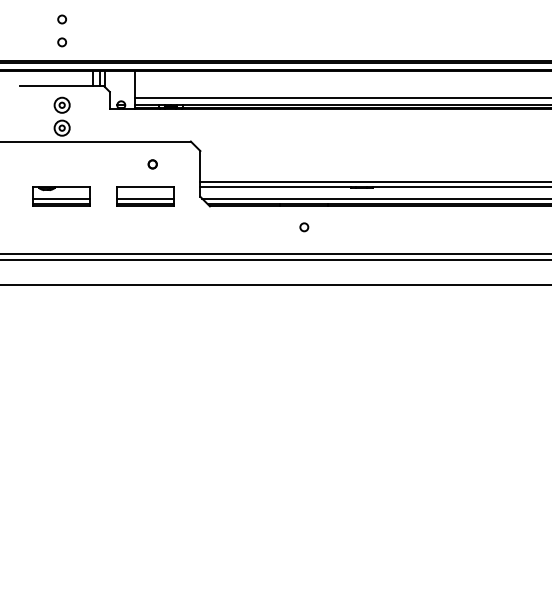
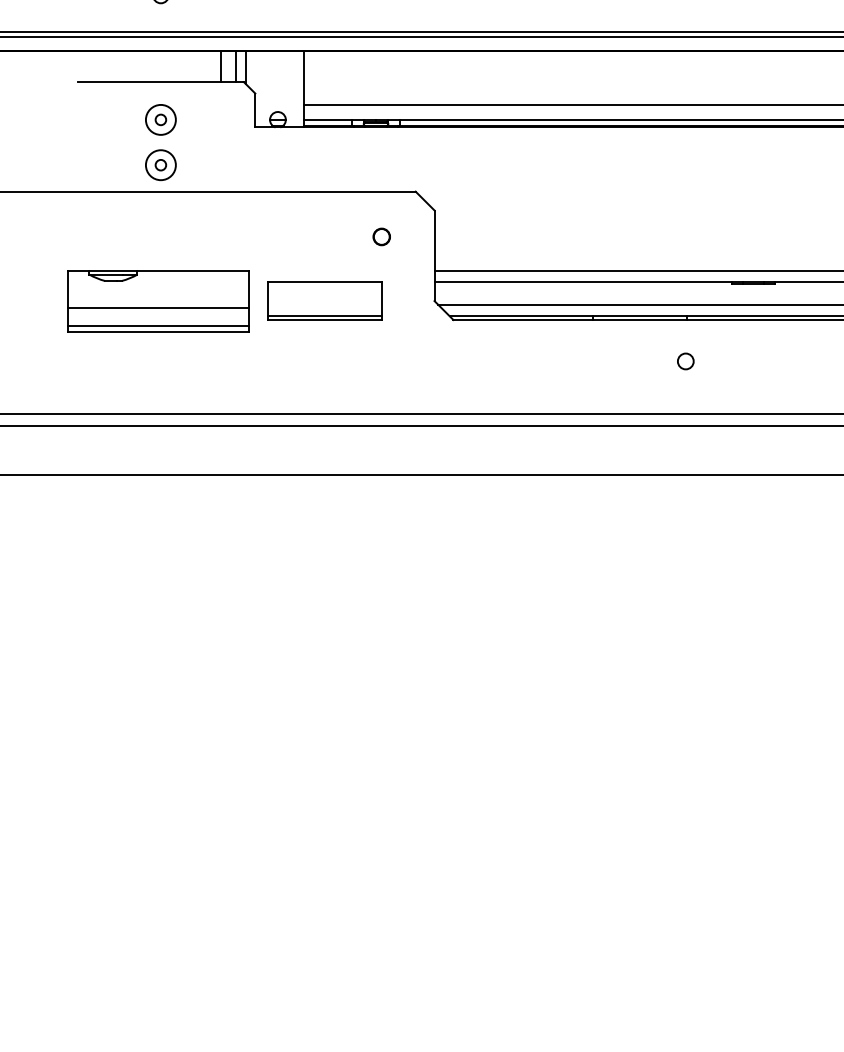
part: (152, 164) -> (381, 237), moved
part: (61, 196) -> (159, 300), size x1.6
line: (144, 198) -> (323, 304), removed
circle: (304, 227) -> (686, 361), moved

